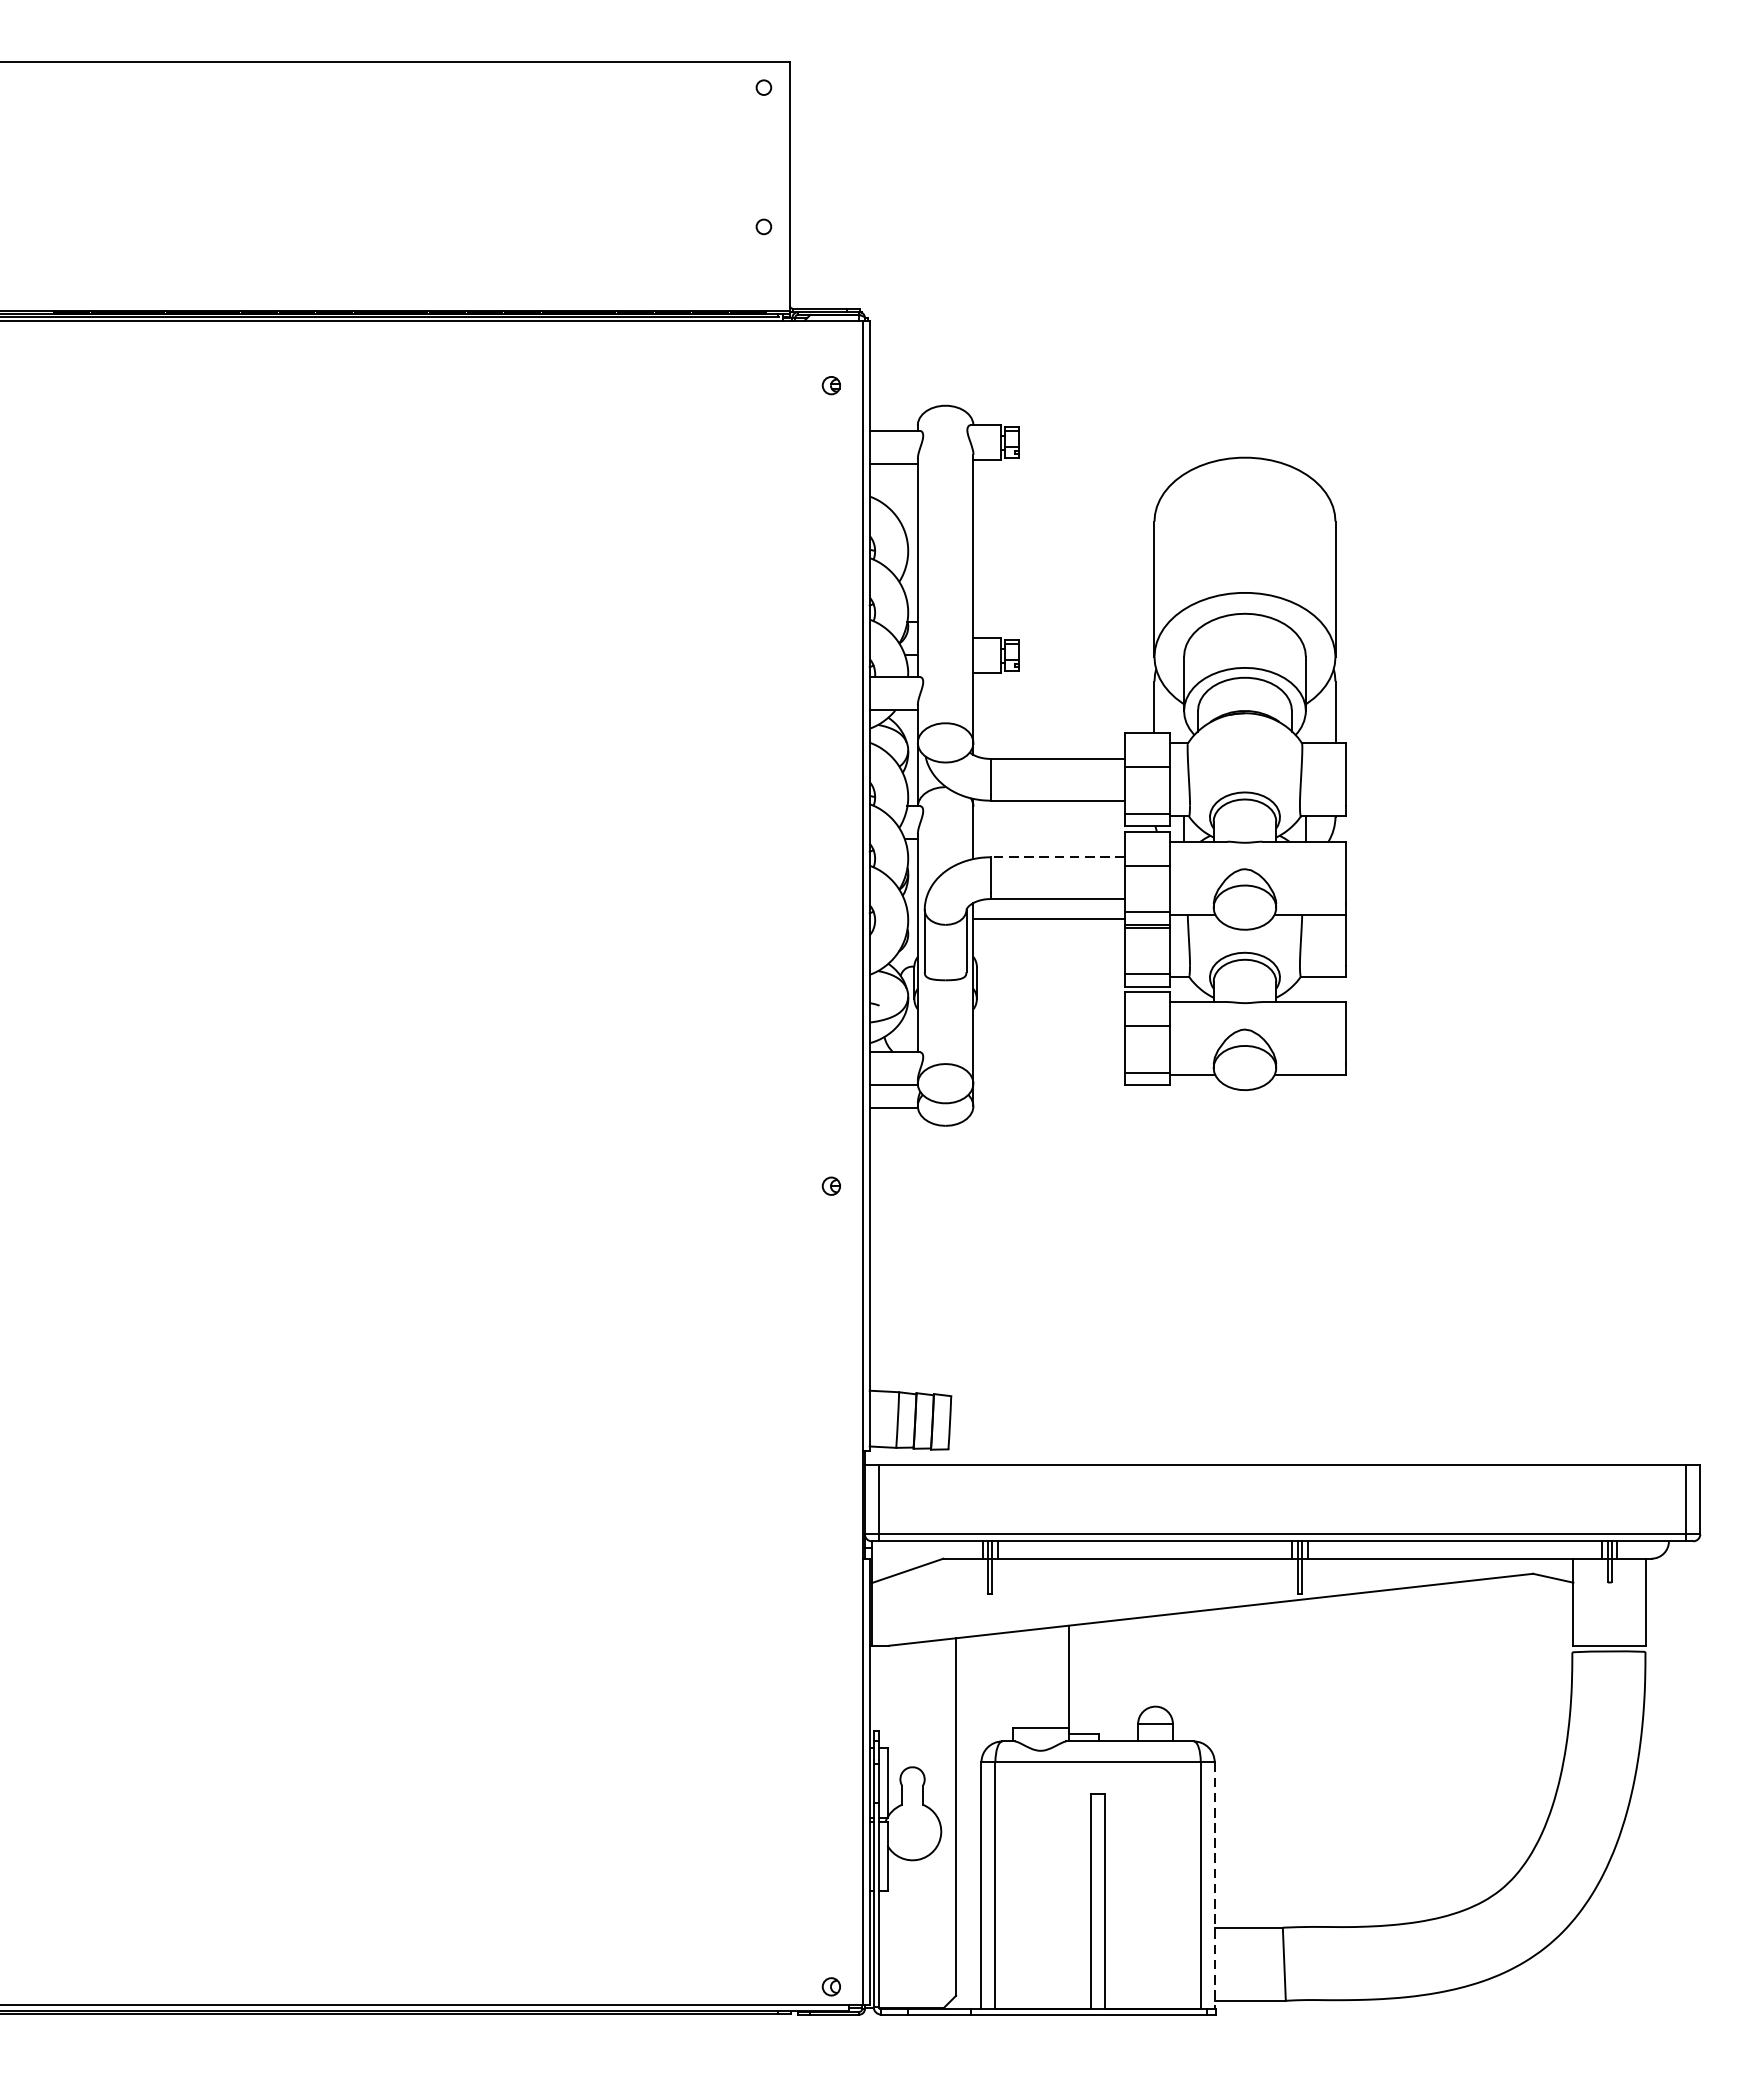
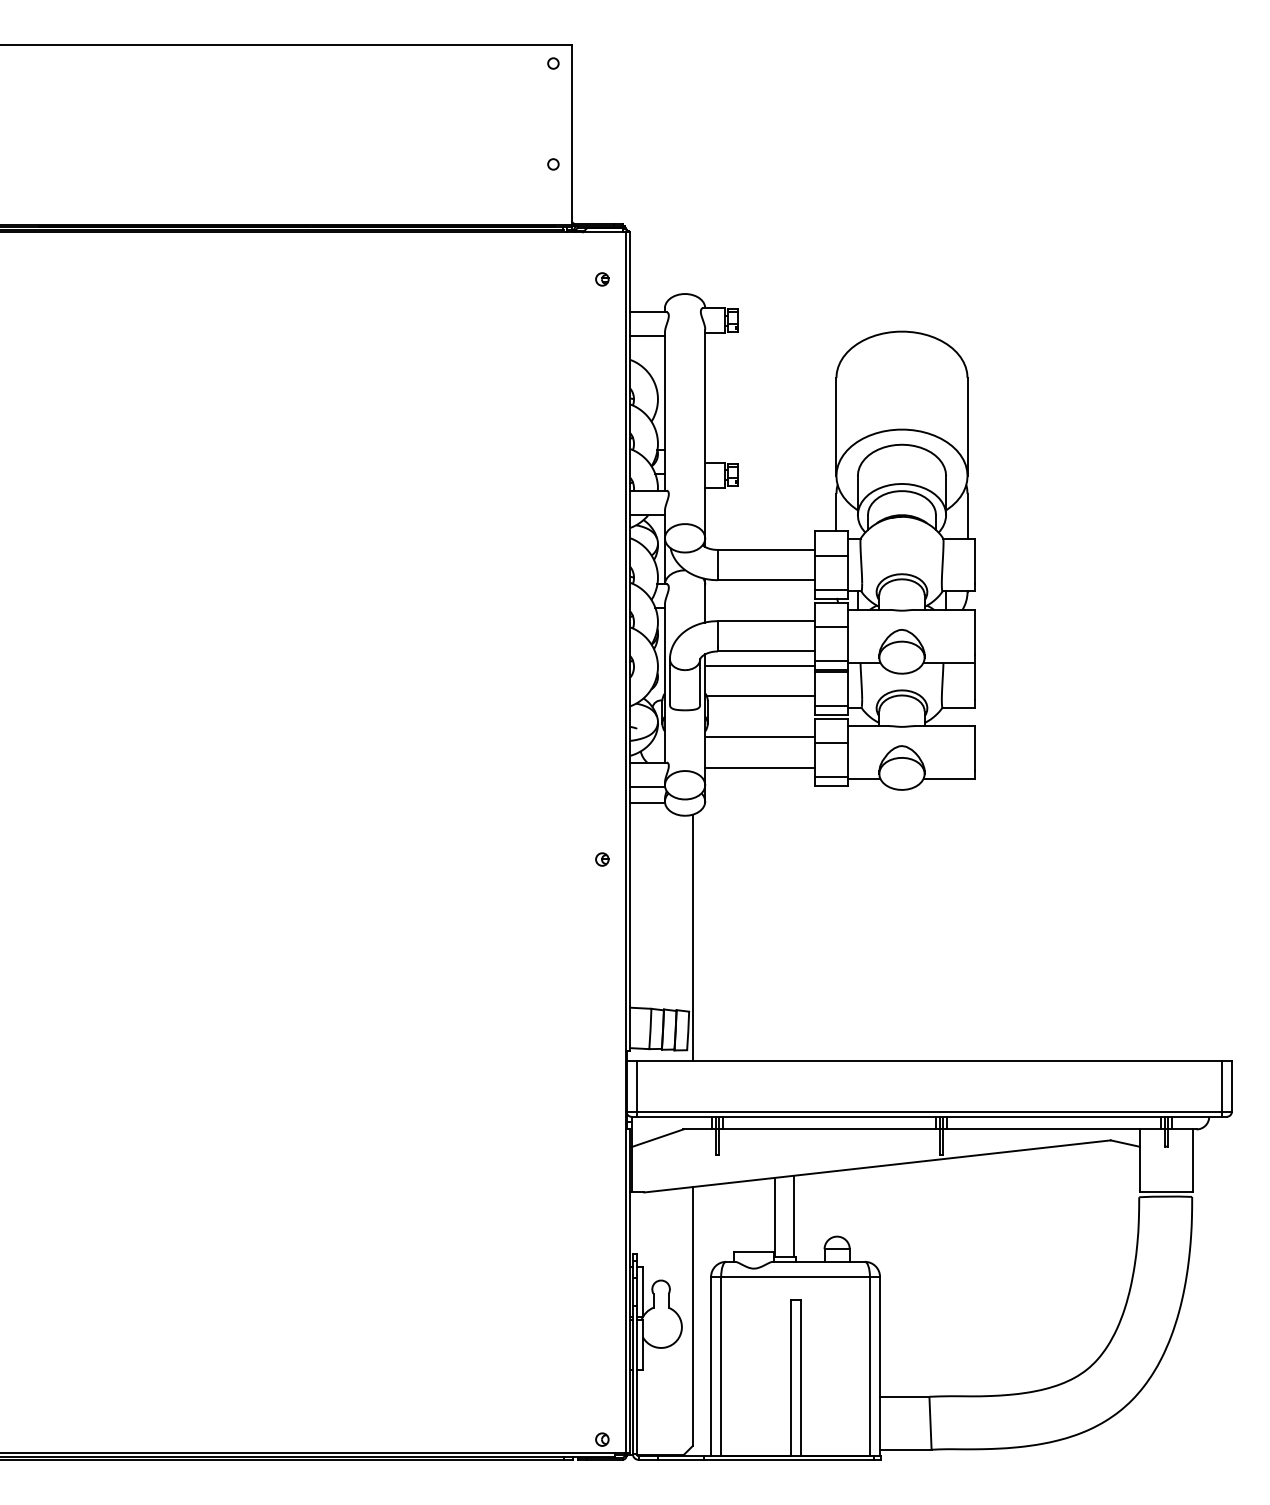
line: (1057, 857) -> (766, 621), dashed -> solid
line: (1049, 961) -> (760, 696), added
line: (1048, 1017) -> (759, 737), added
line: (1048, 1059) -> (759, 767), added
line: (955, 1293) -> (692, 937), added
line: (1095, 1677) -> (793, 1215), added
line: (1215, 1885) -> (880, 1366), dashed -> solid

